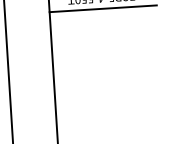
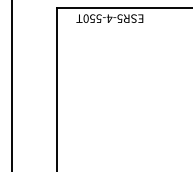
line: (102, 9) -> (110, 29), removed

